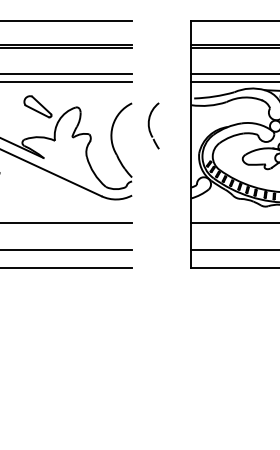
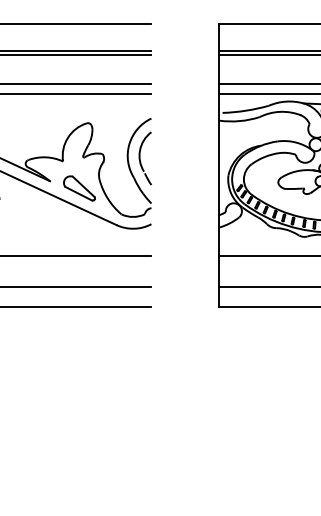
part: (37, 106) -> (79, 188), moved
part: (153, 126) -> (144, 158), moved

